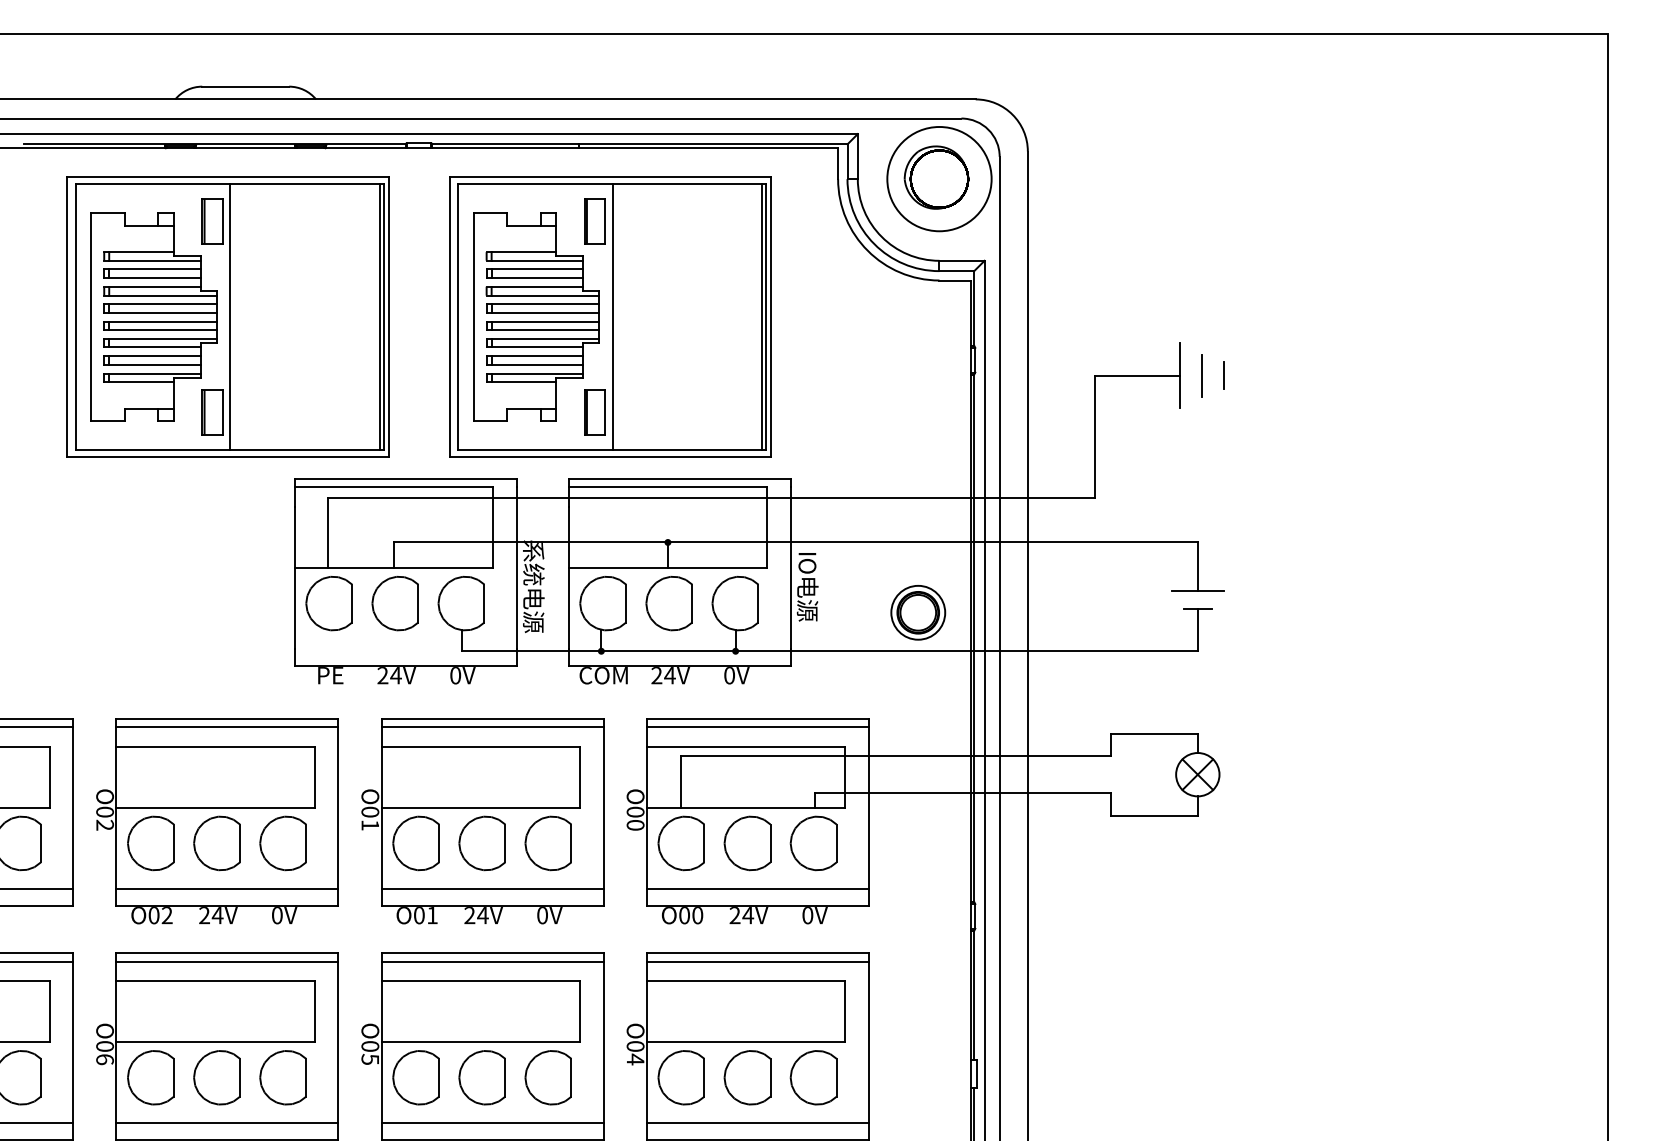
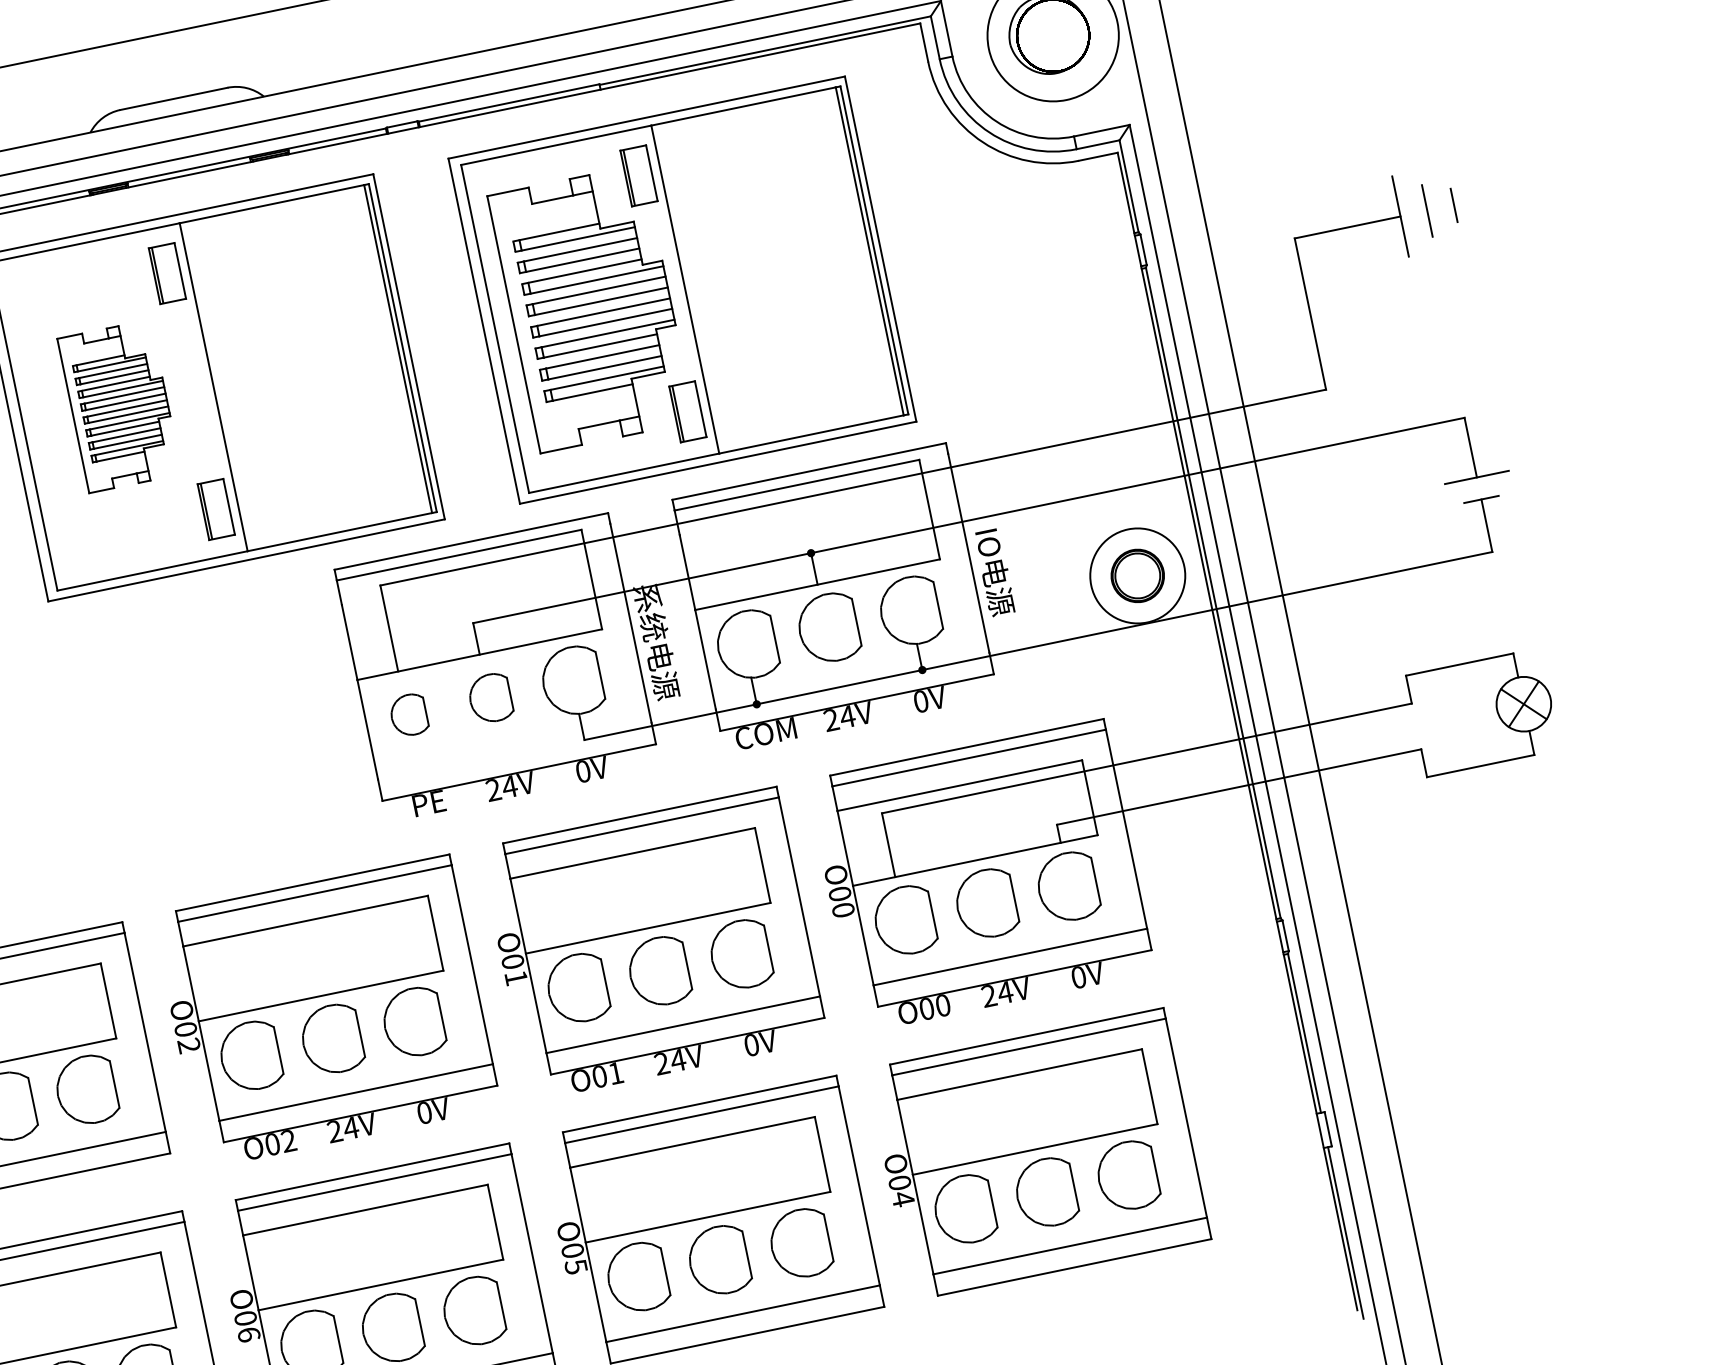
part: (153, 316) -> (118, 405), size x0.6
part: (328, 603) -> (408, 715), size x0.6
part: (394, 603) -> (489, 698), size x0.7
circle: (918, 612) -> (1137, 575), size x1.4

